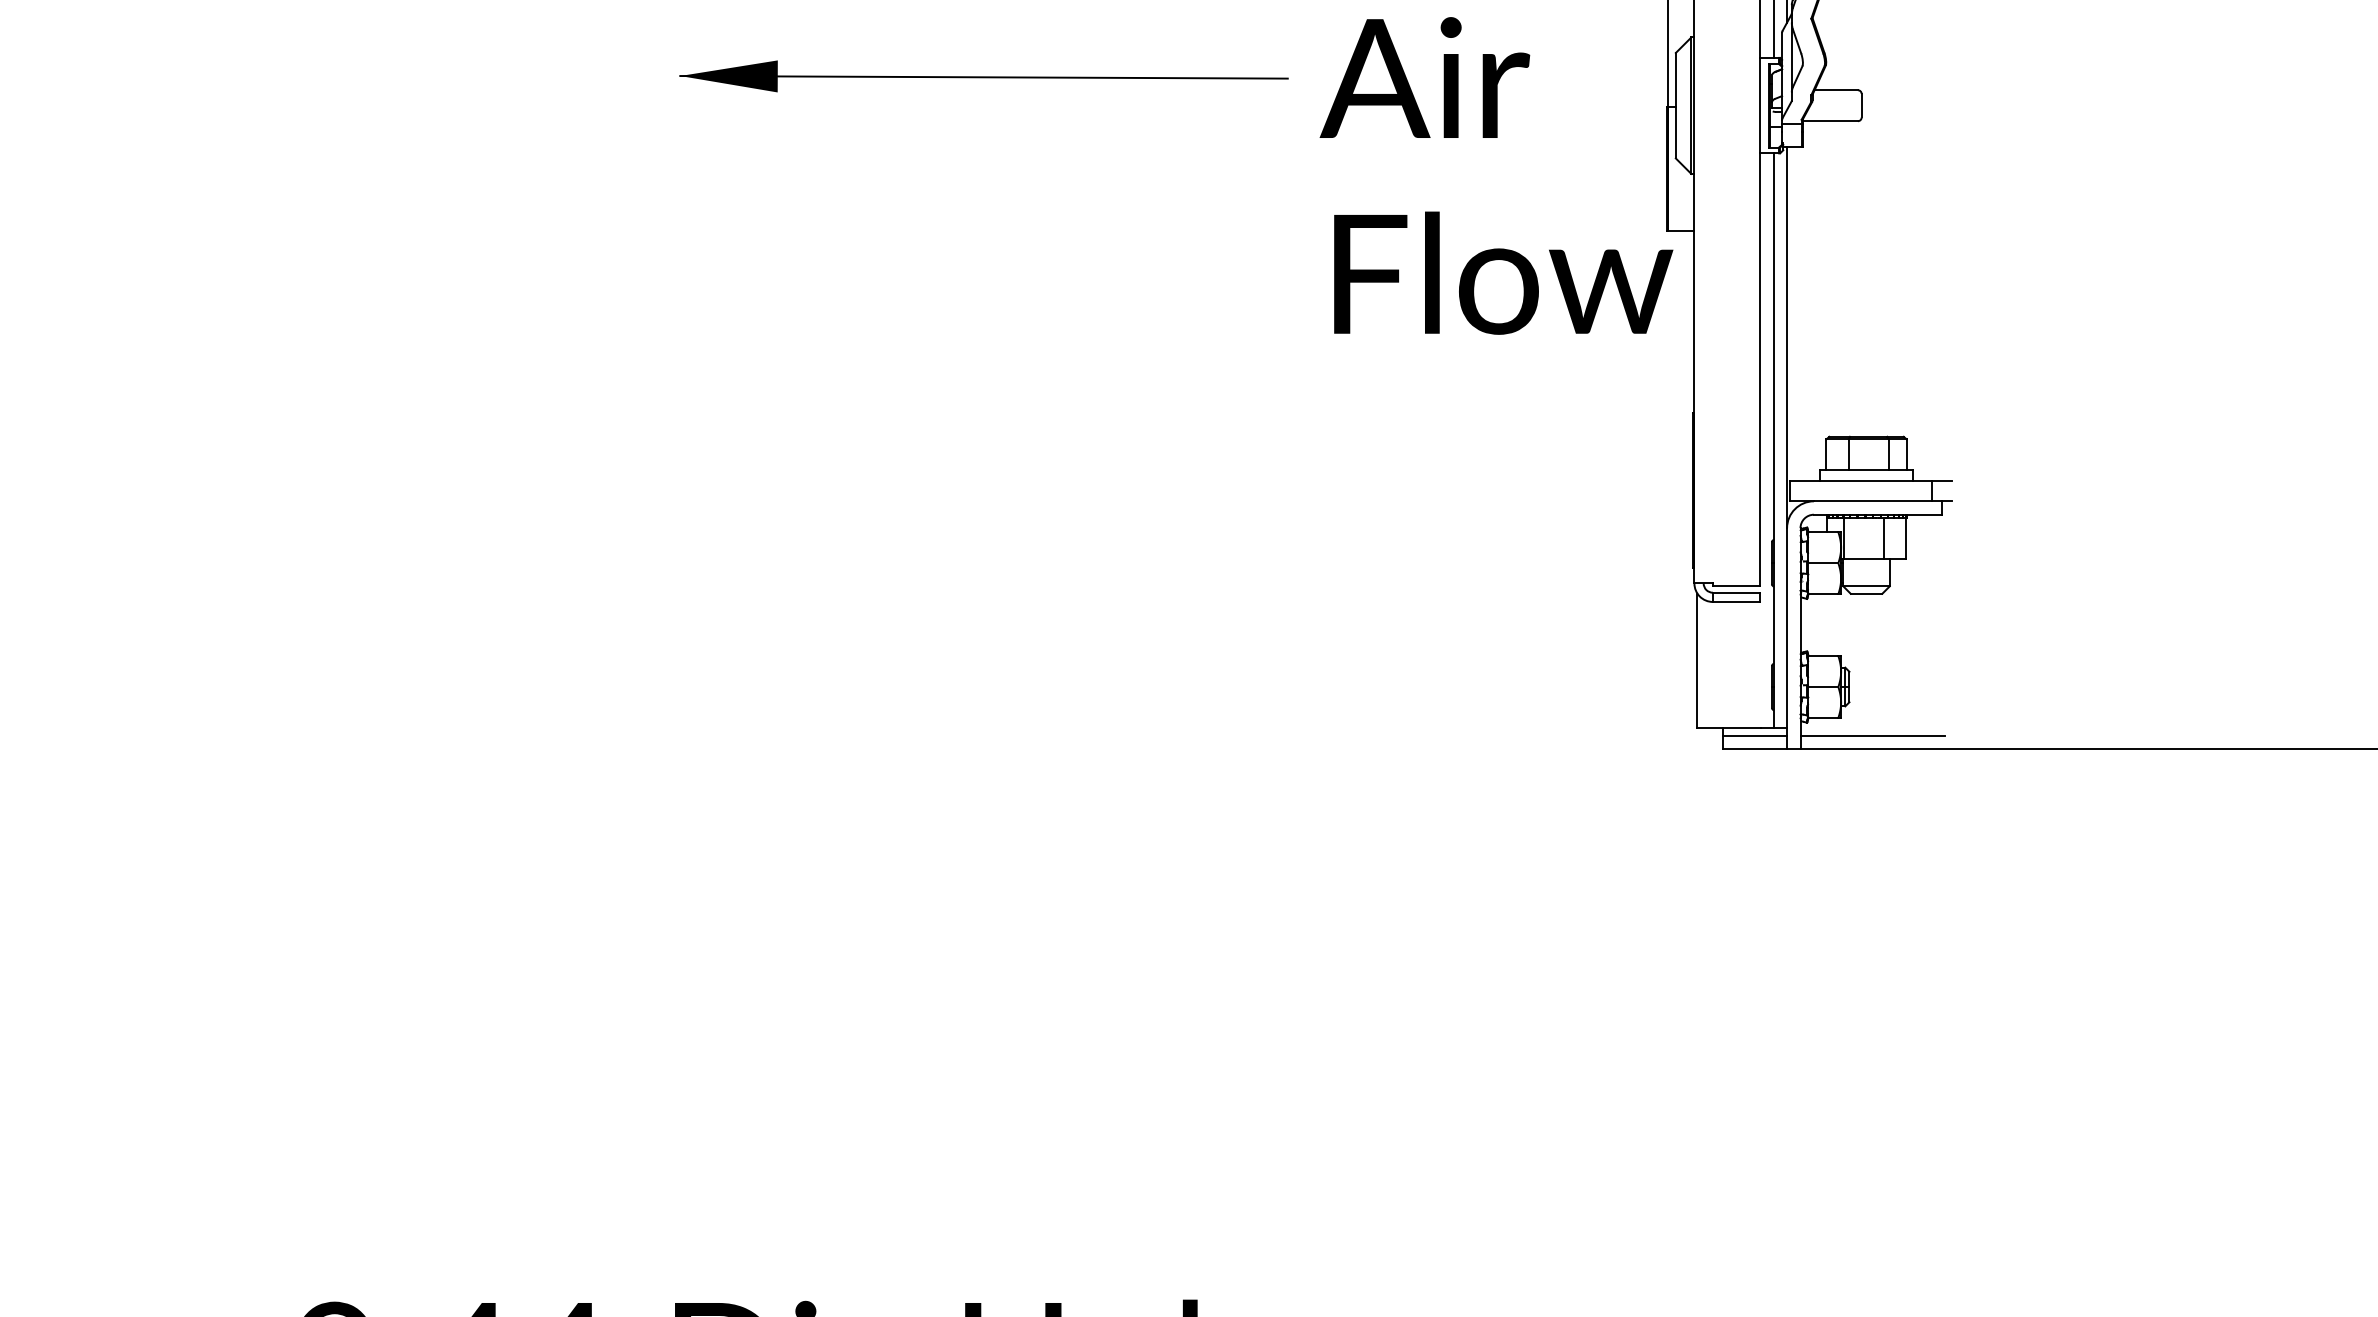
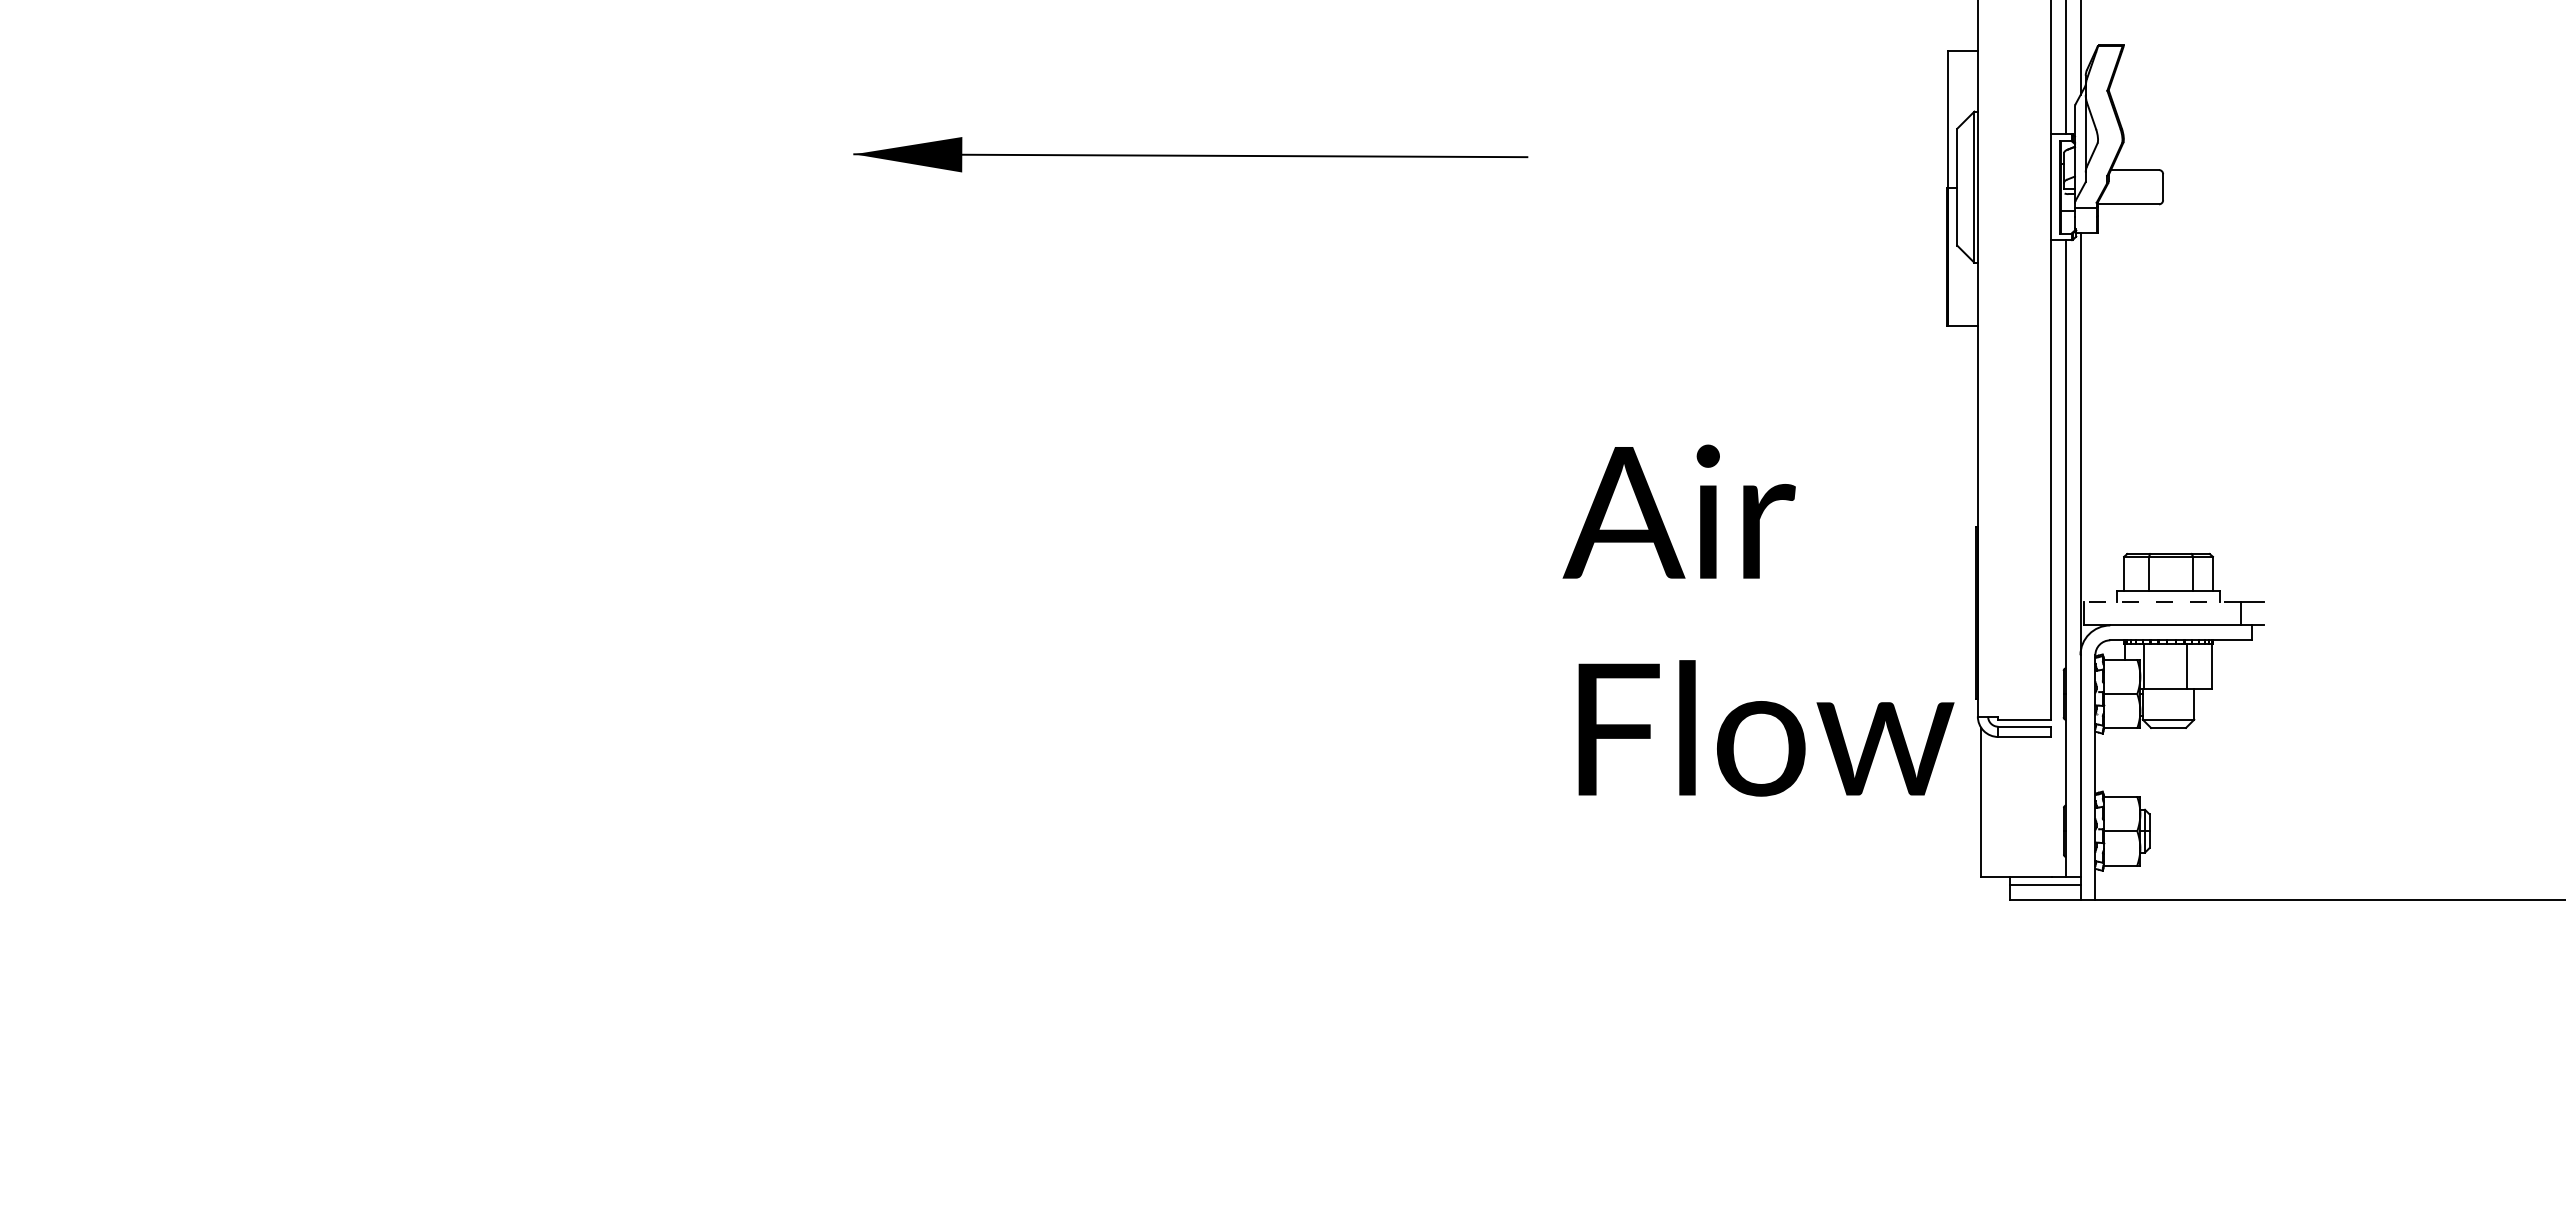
text: (1496, 175) -> (1758, 620), moved
line: (1860, 480) -> (2161, 602), solid -> dashed
line: (1872, 735) -> (2175, 884), removed

